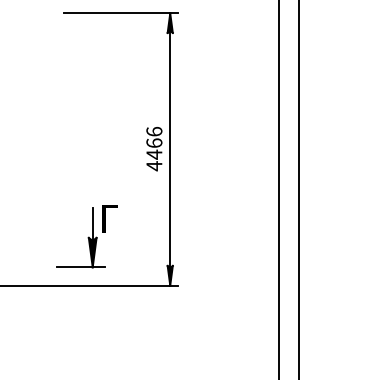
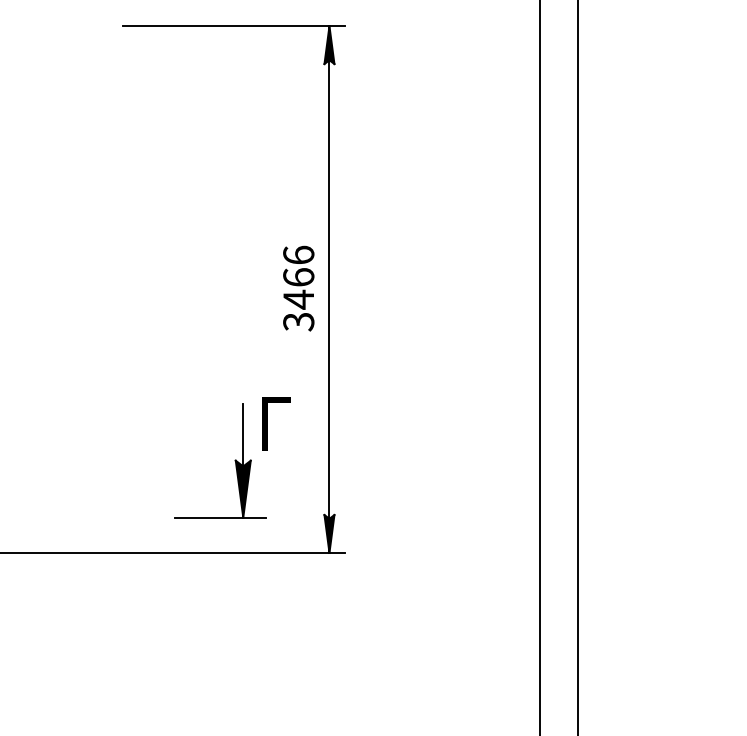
text: (154, 166) -> (298, 322), 4466 -> 3466
part: (86, 236) -> (231, 458), moved

